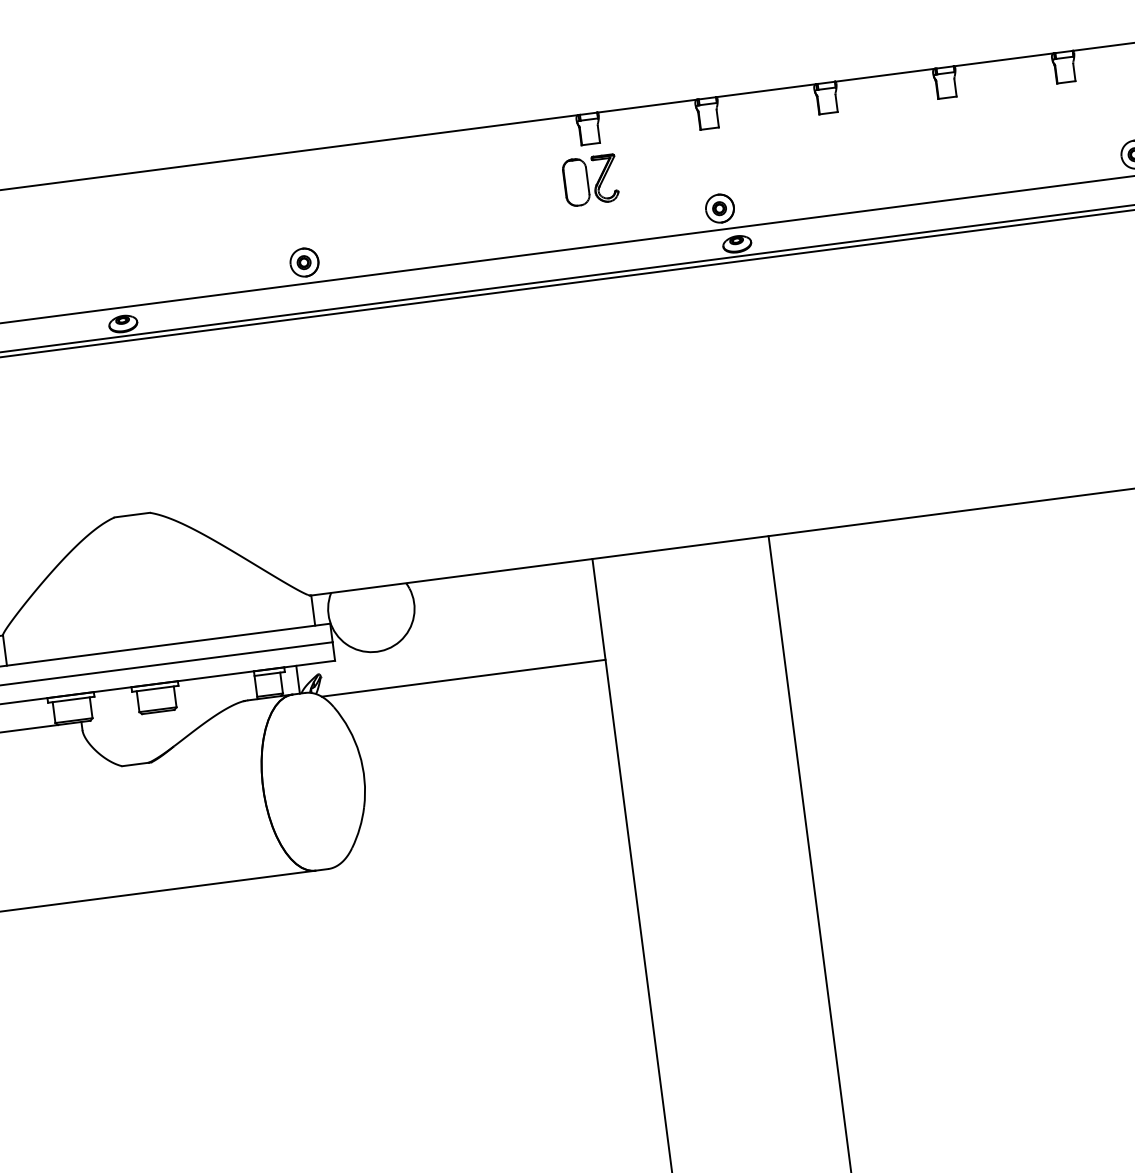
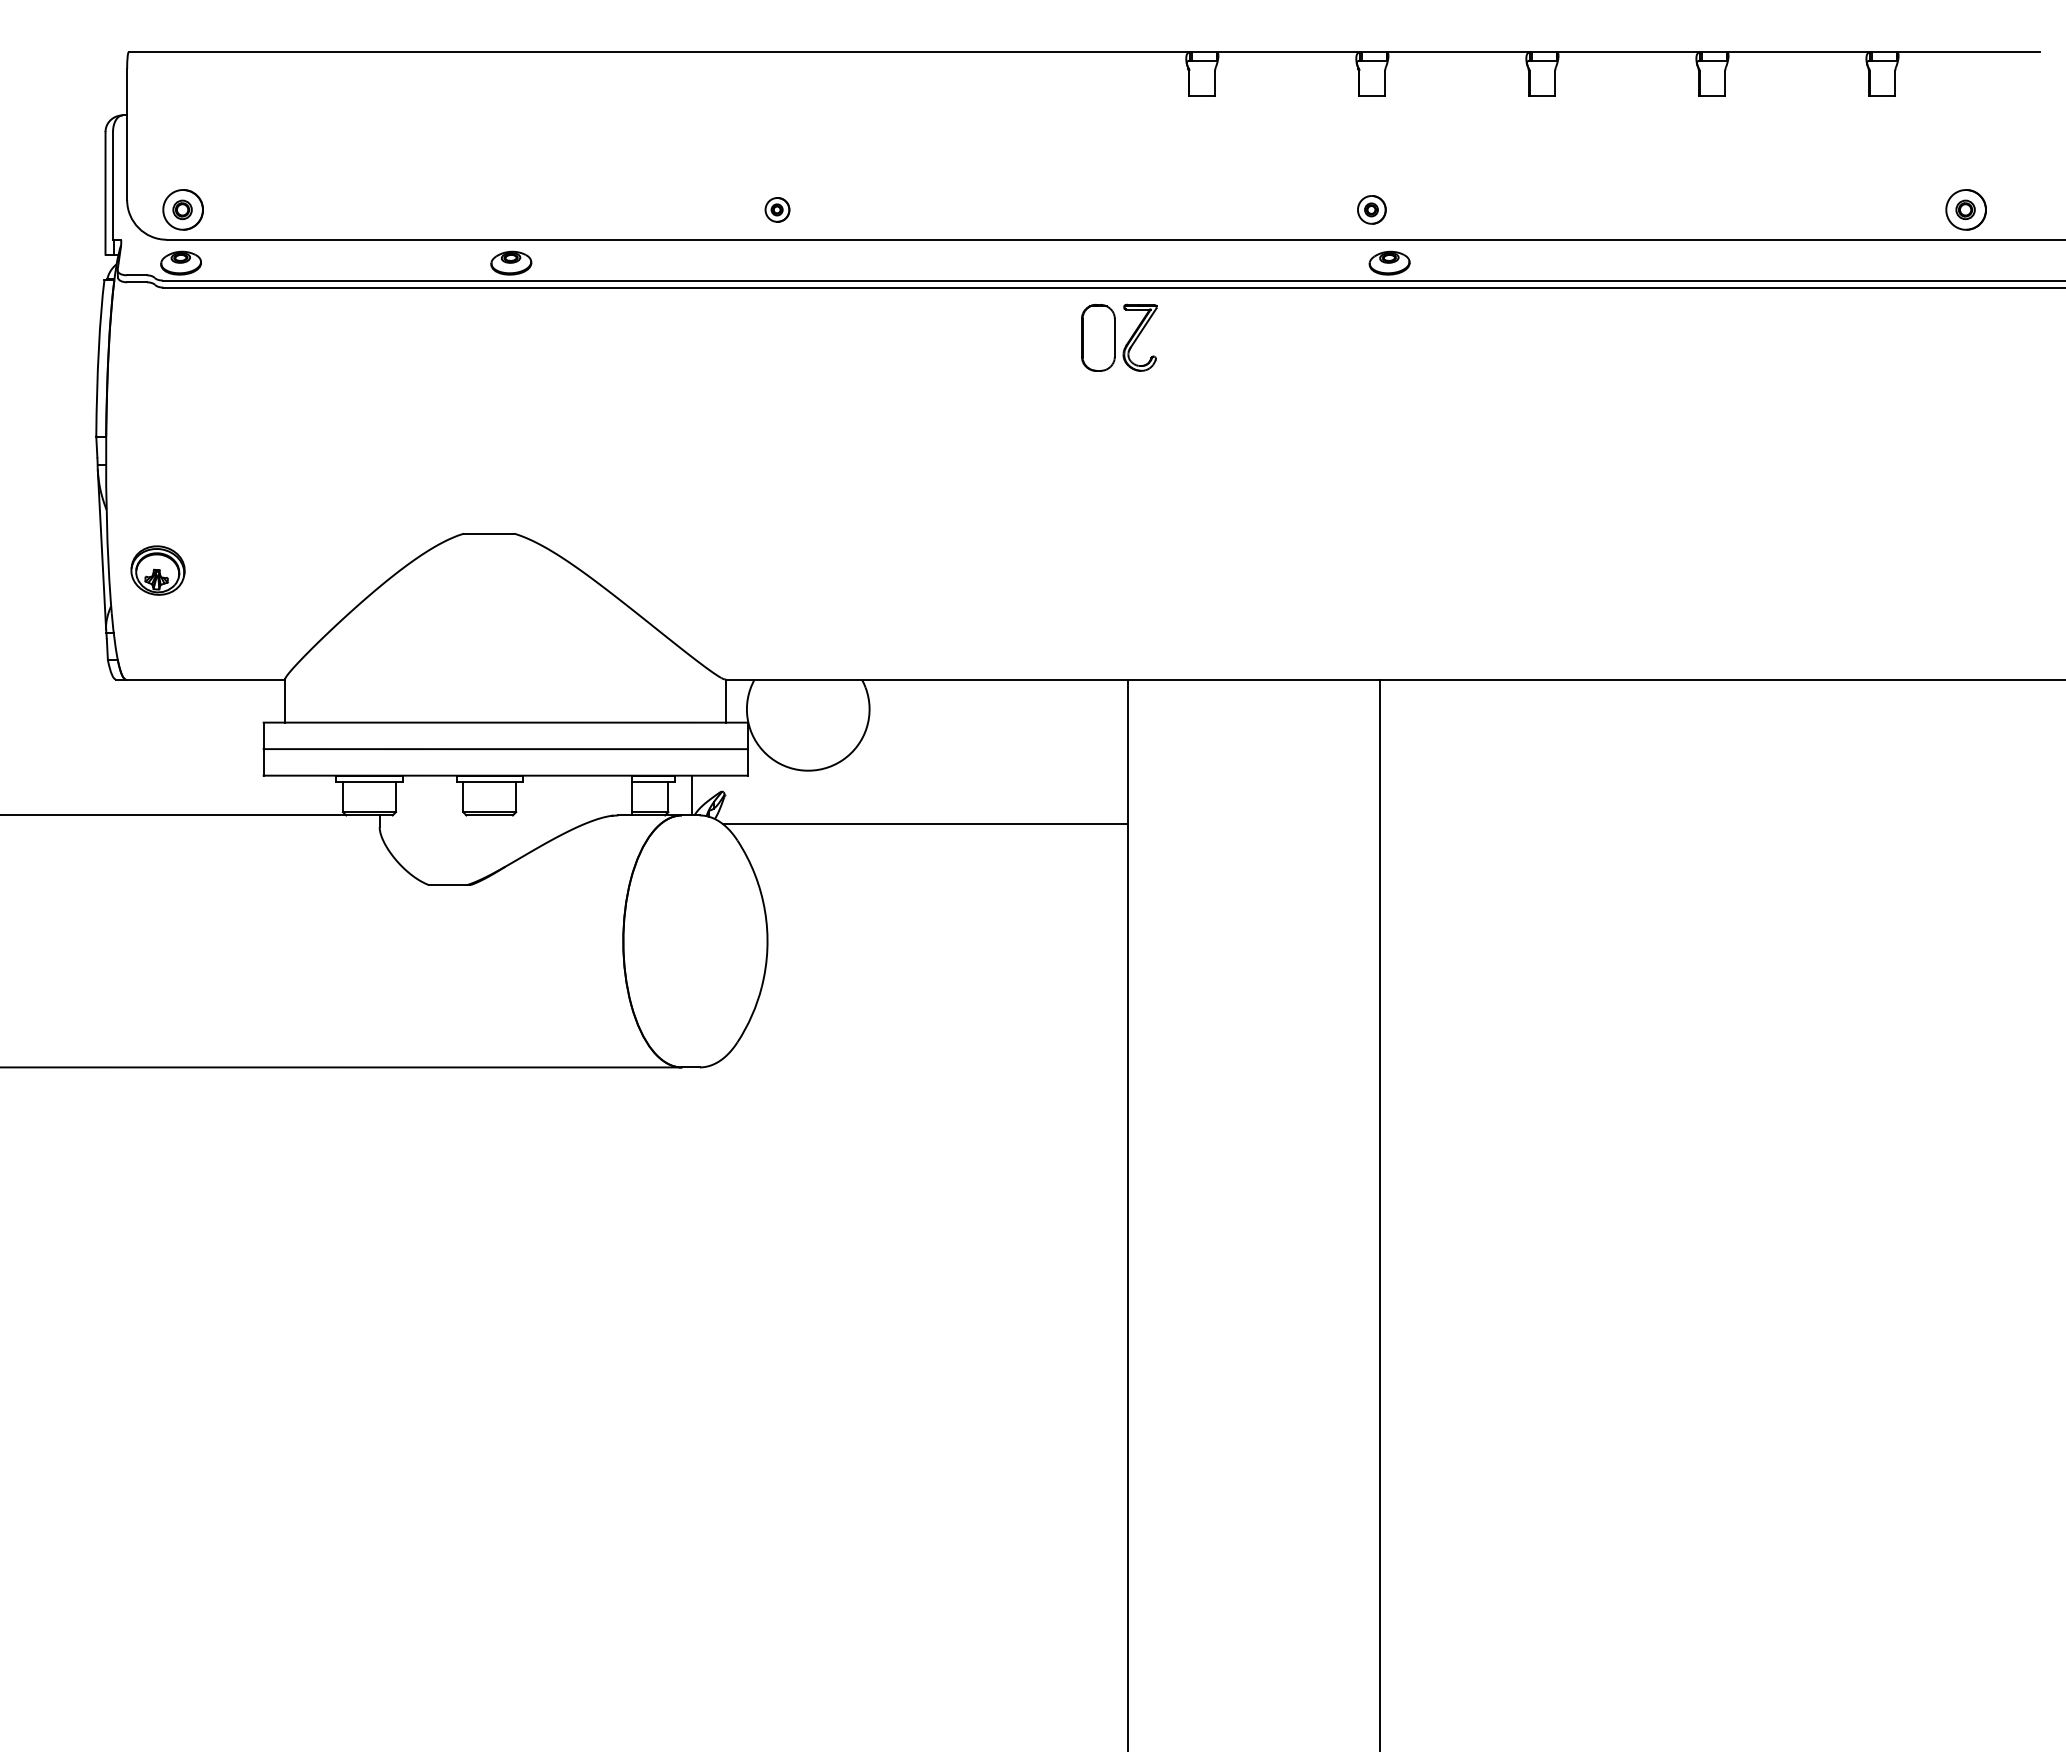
part: (590, 180) -> (1119, 337), moved
part: (719, 208) -> (1371, 209), size x0.7
part: (304, 262) -> (777, 209), size x0.6

